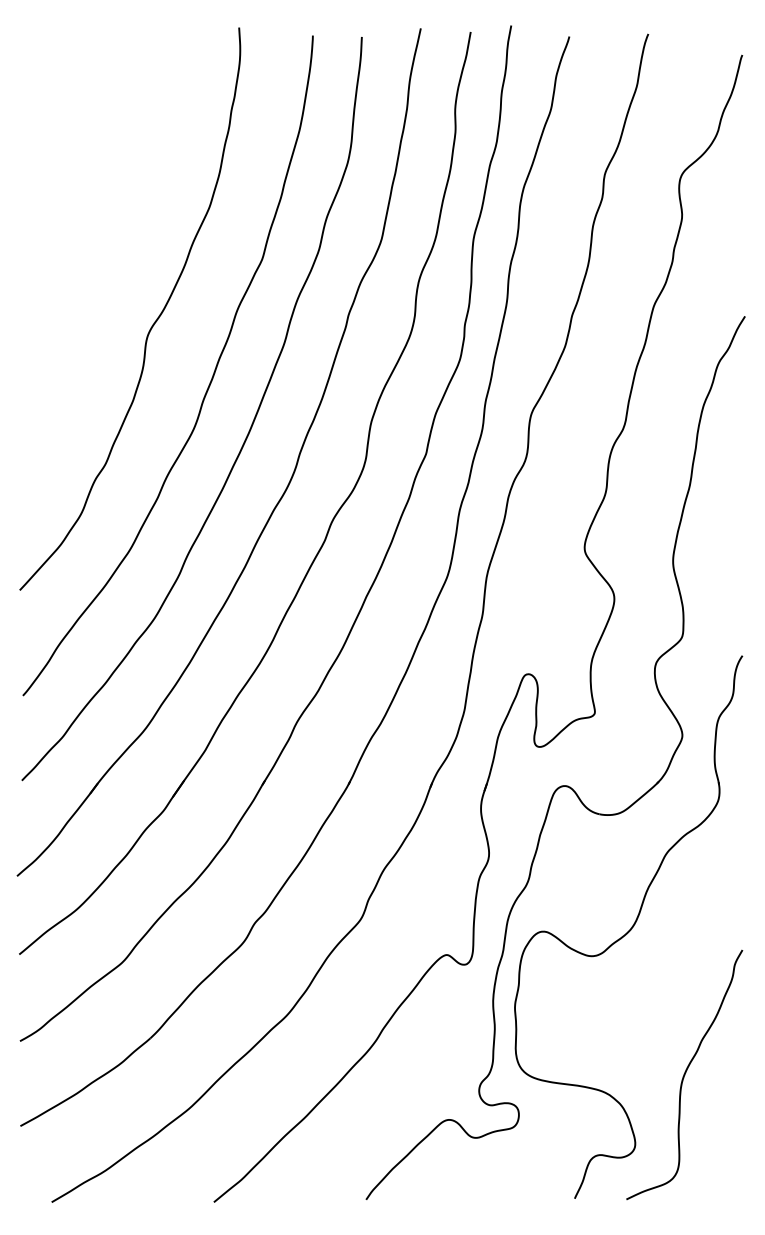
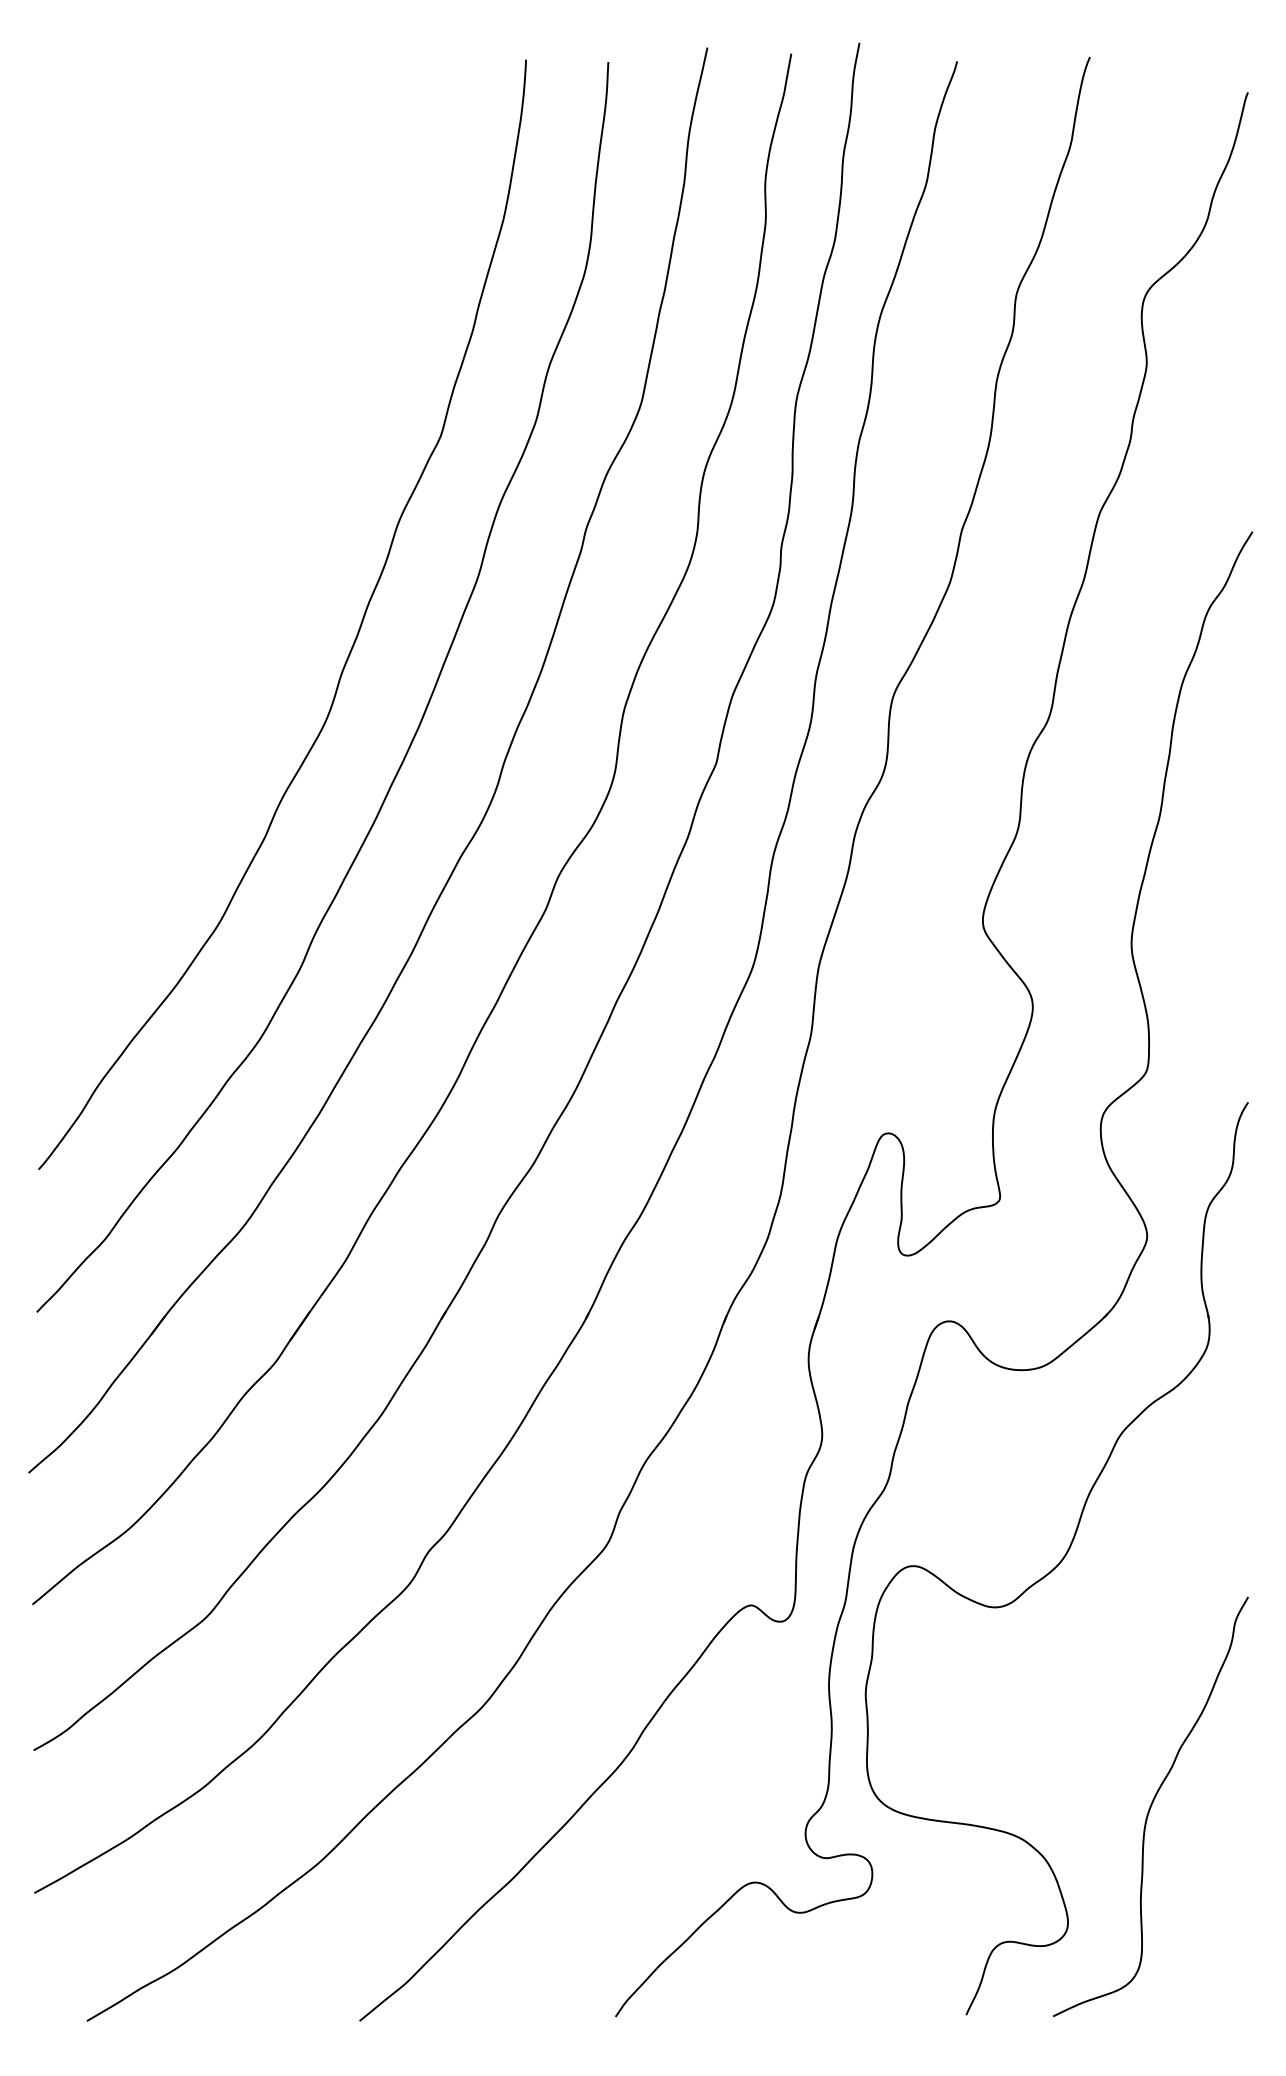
curve: (152, 324) -> (256, 545), removed

